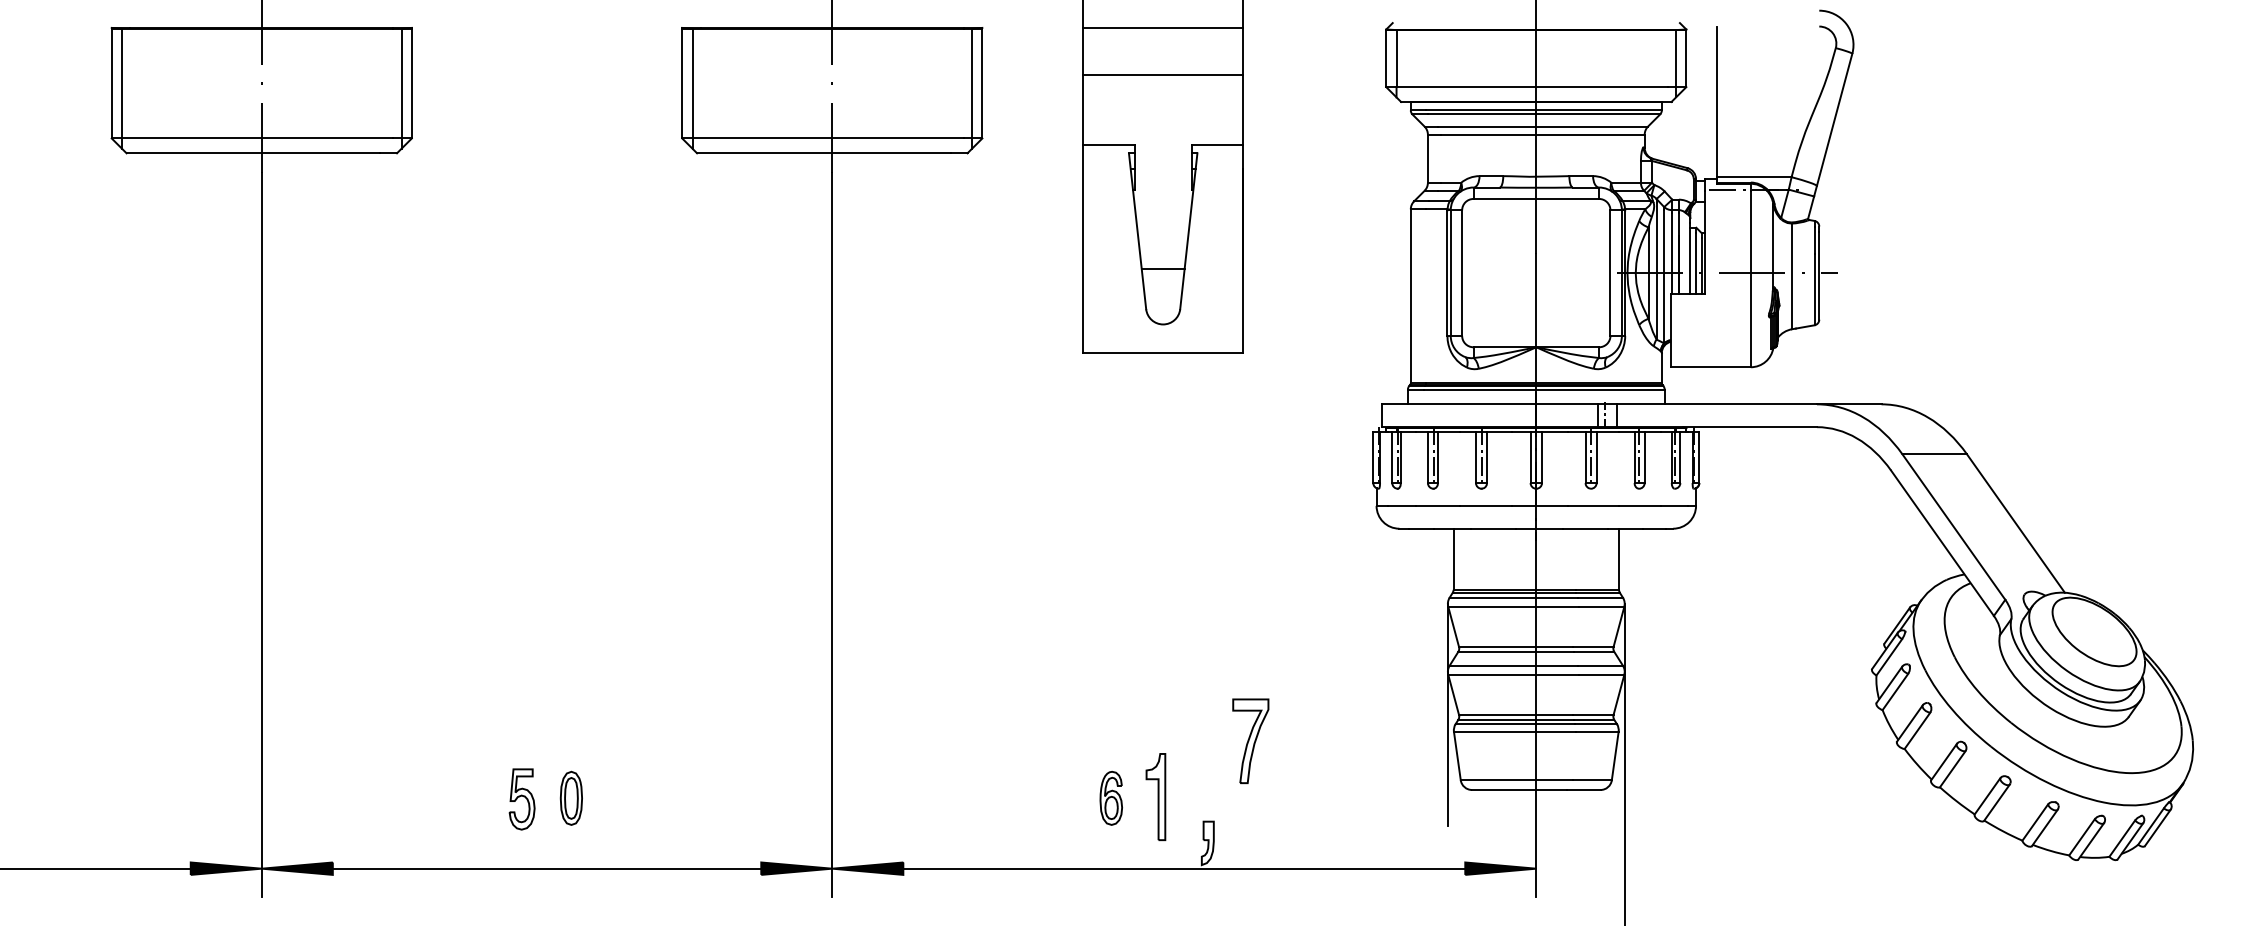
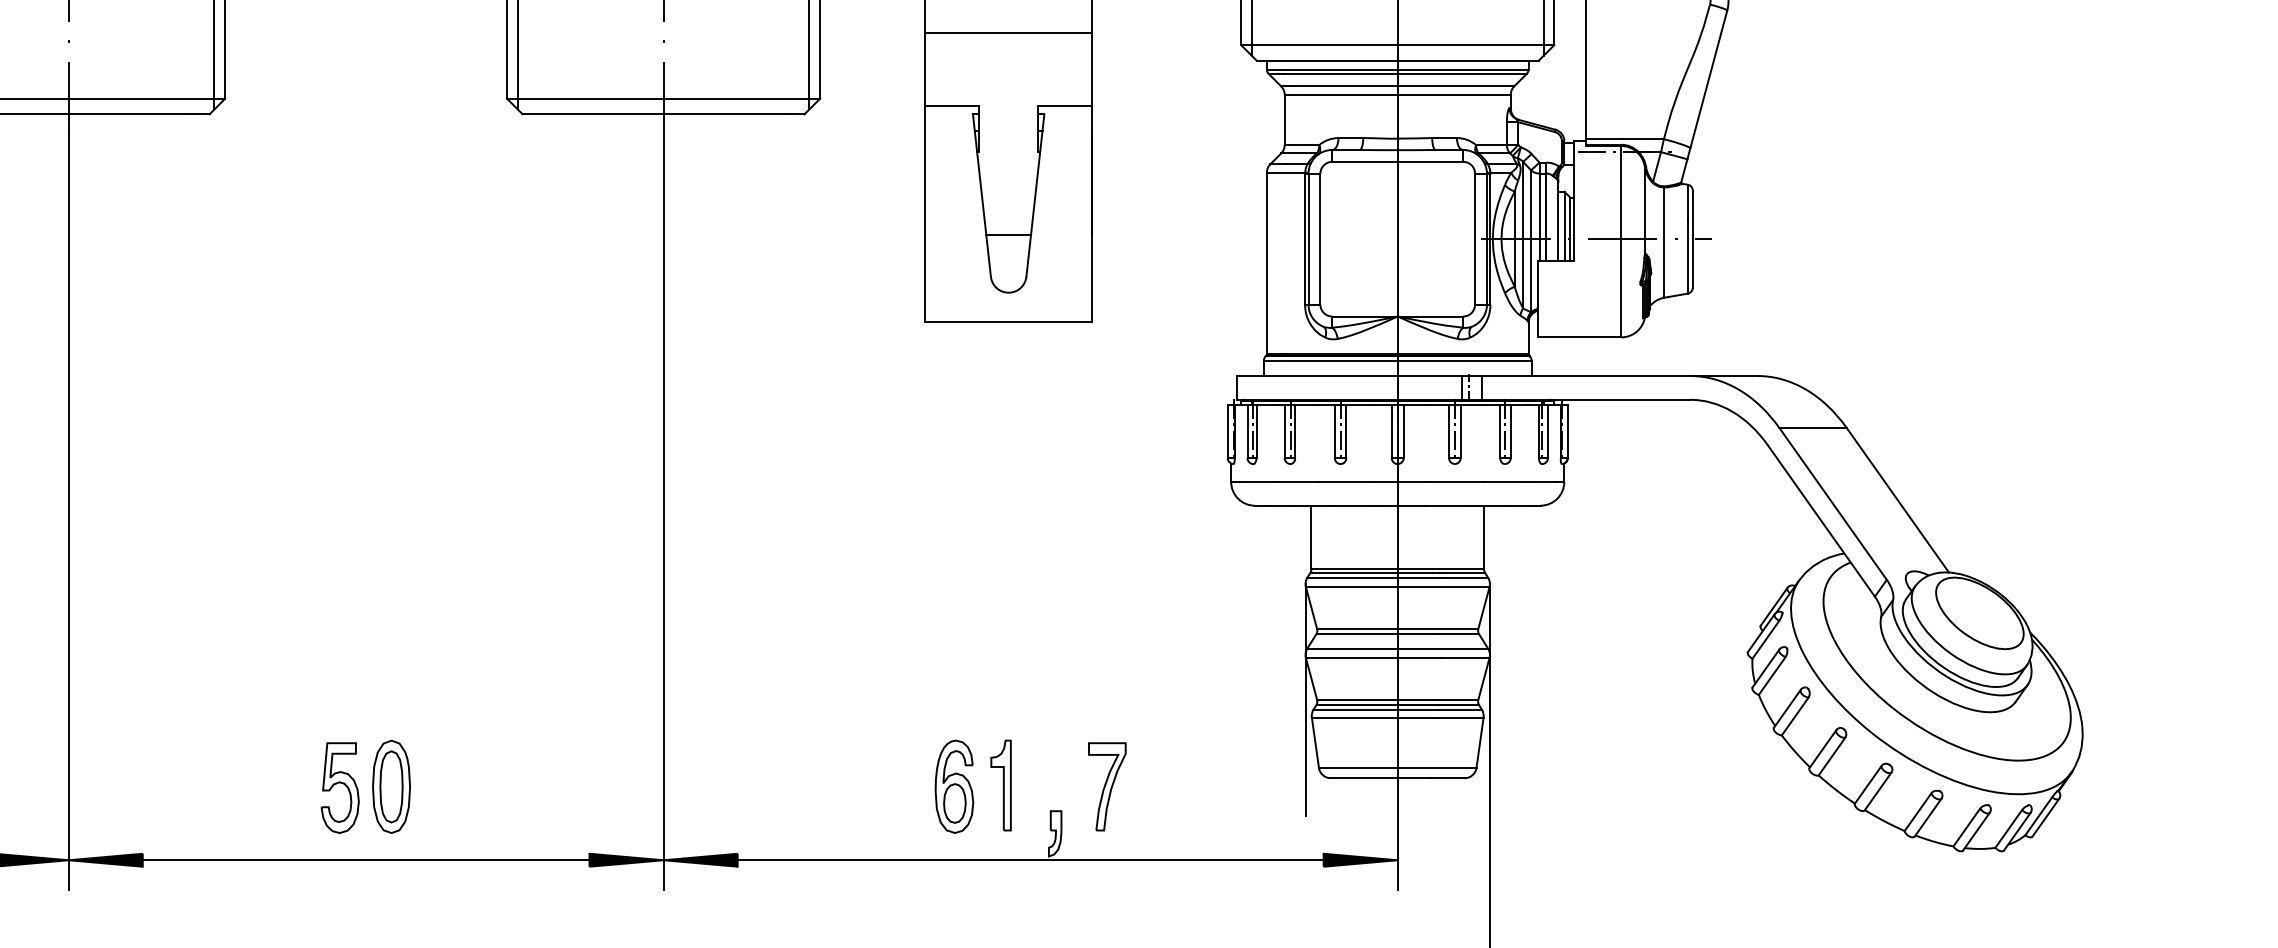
part: (1250, 741) -> (1106, 787), moved
part: (571, 798) -> (391, 787), size x1.67
part: (1111, 798) -> (954, 787), size x1.67
part: (521, 799) -> (339, 788), size x1.43

